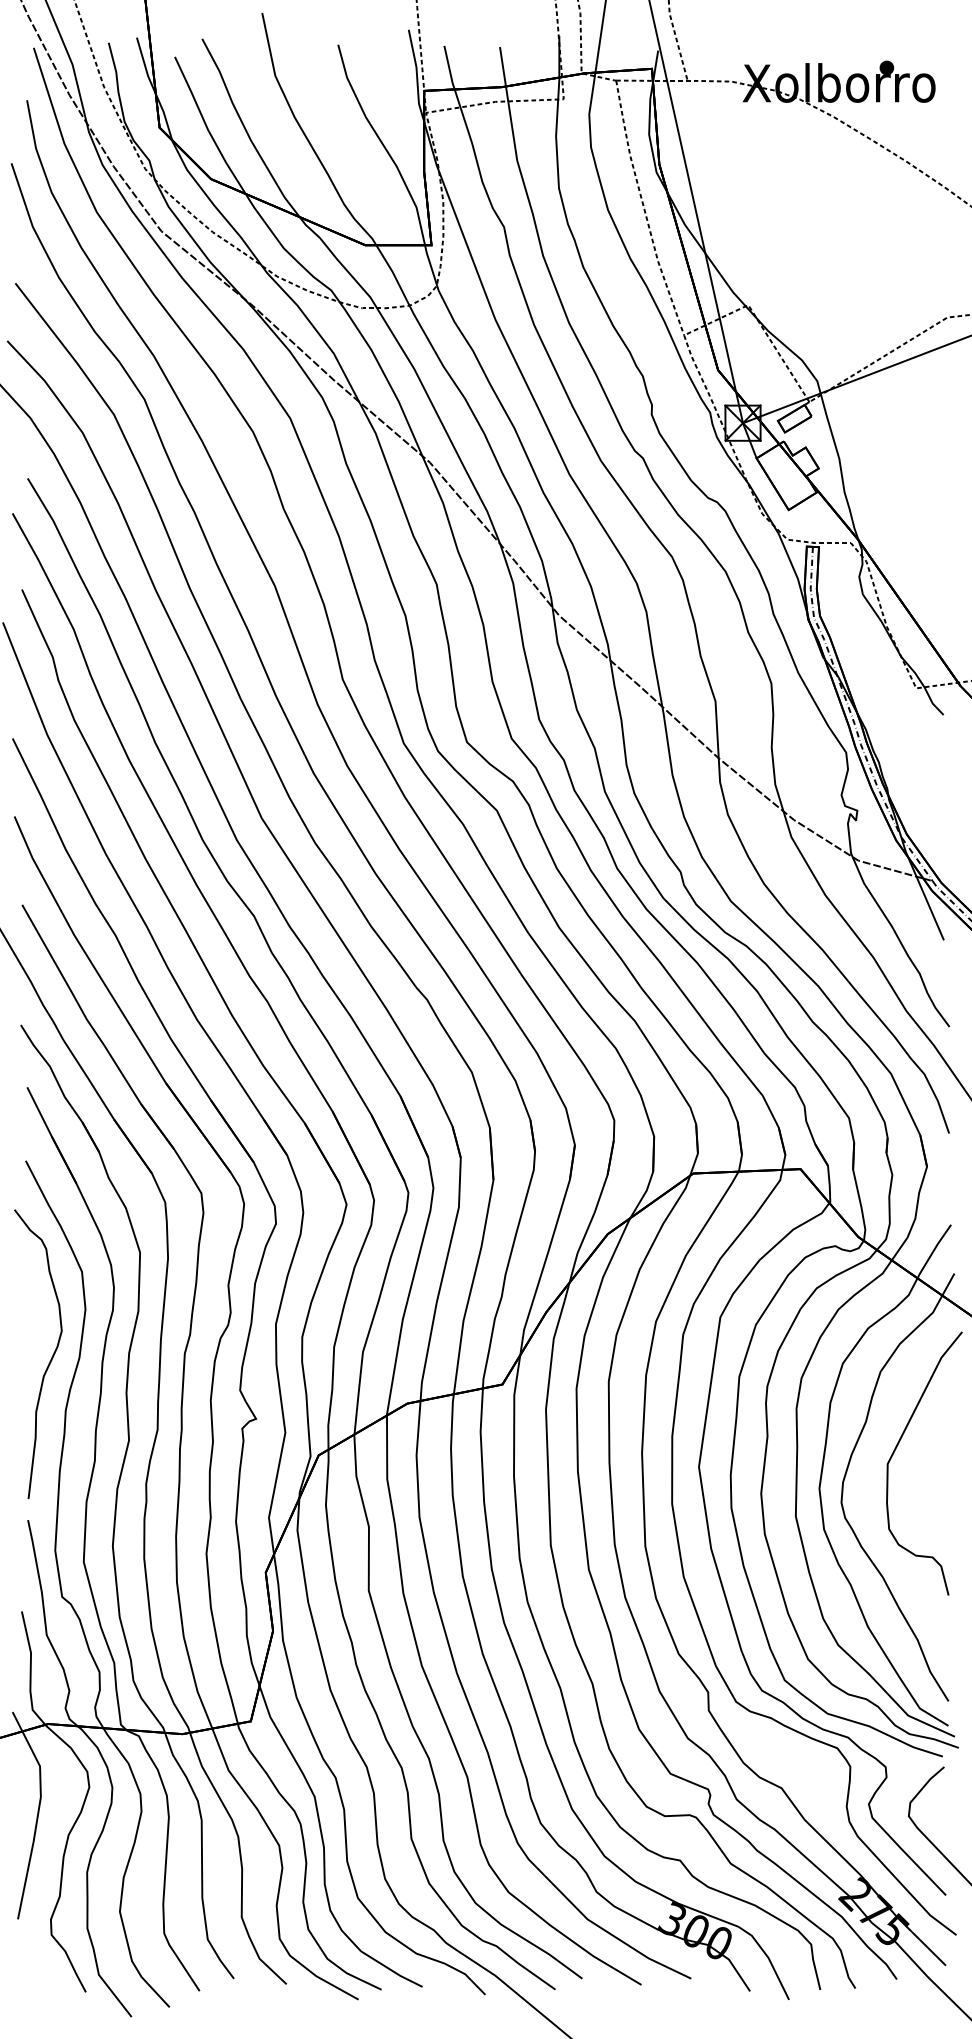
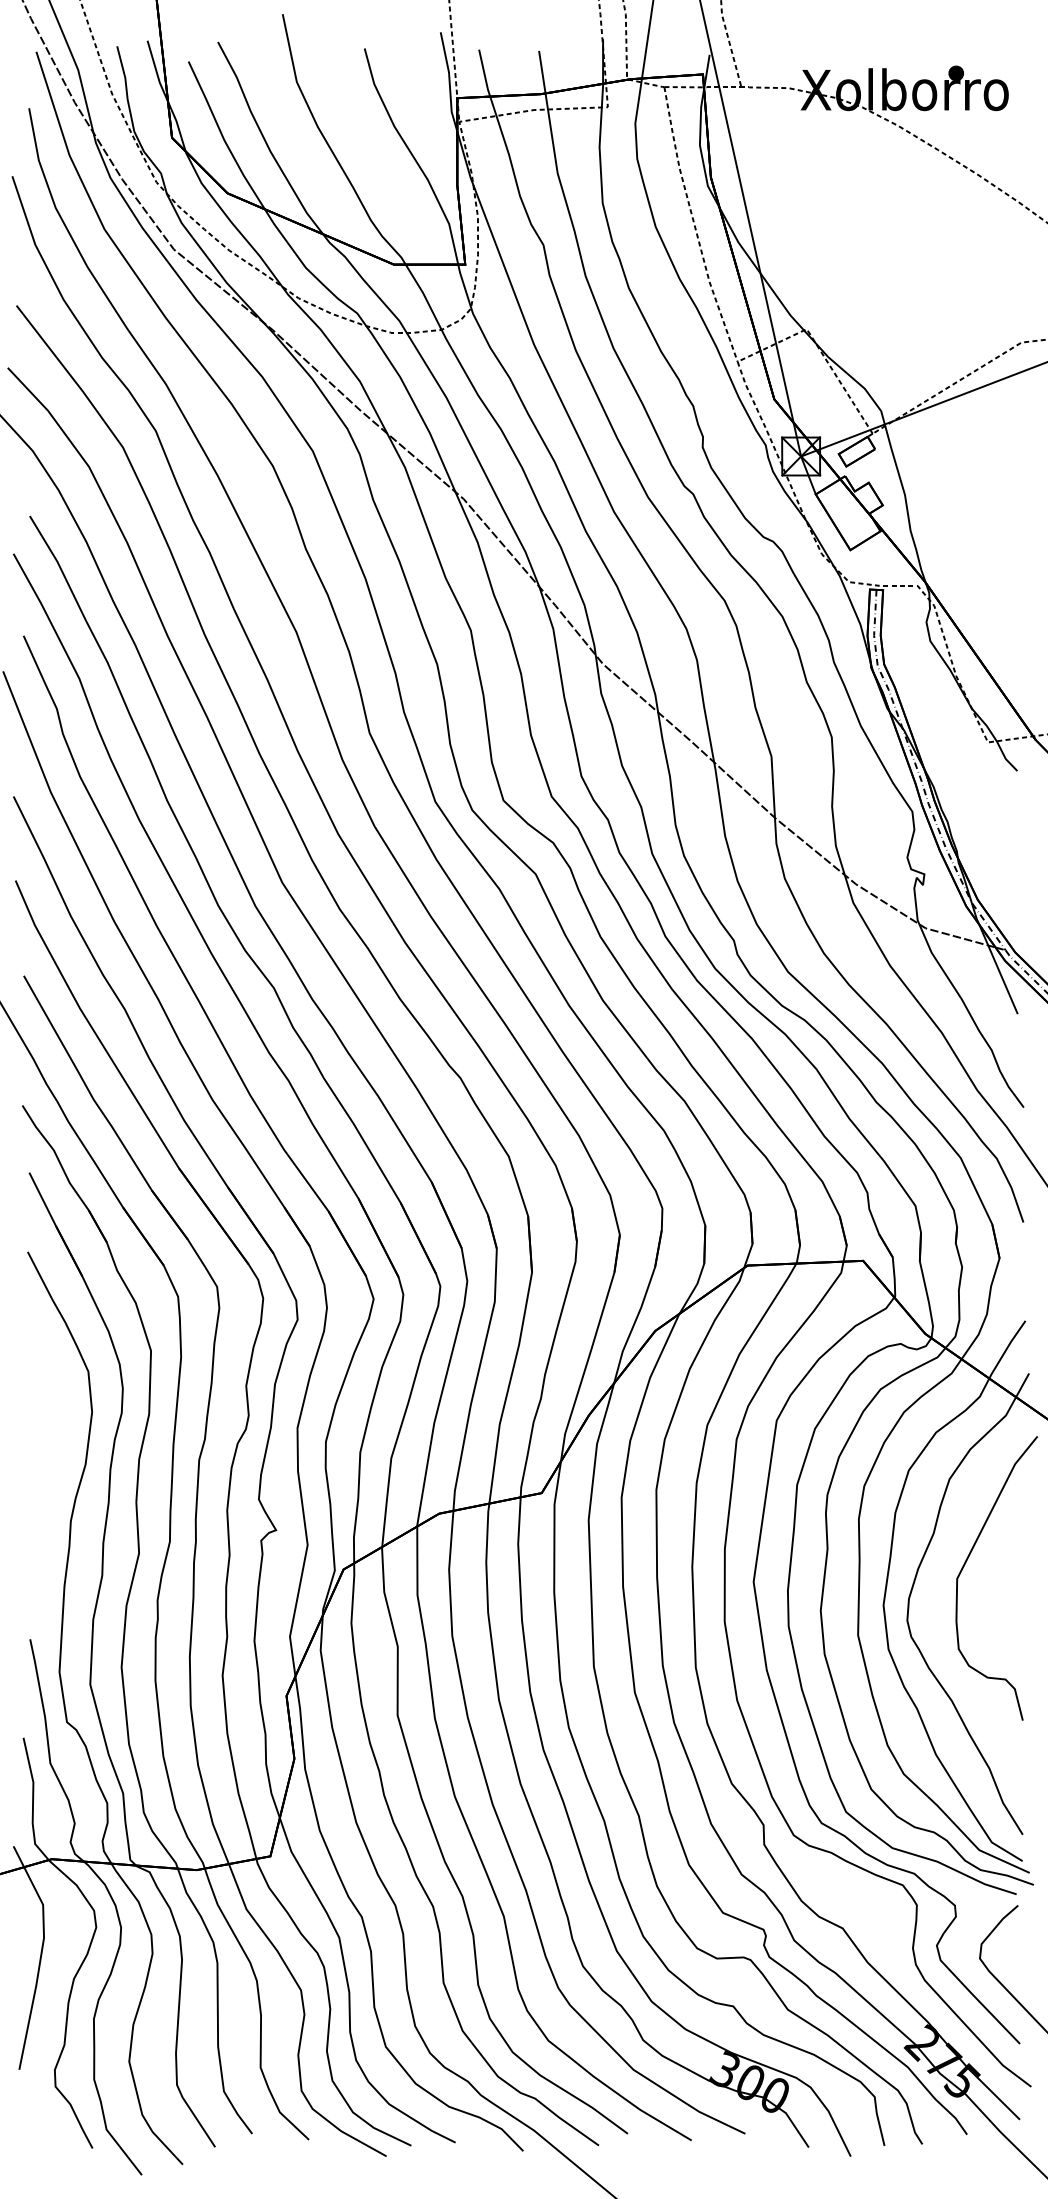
curve: (50, 1359) -> (54, 1466), removed

